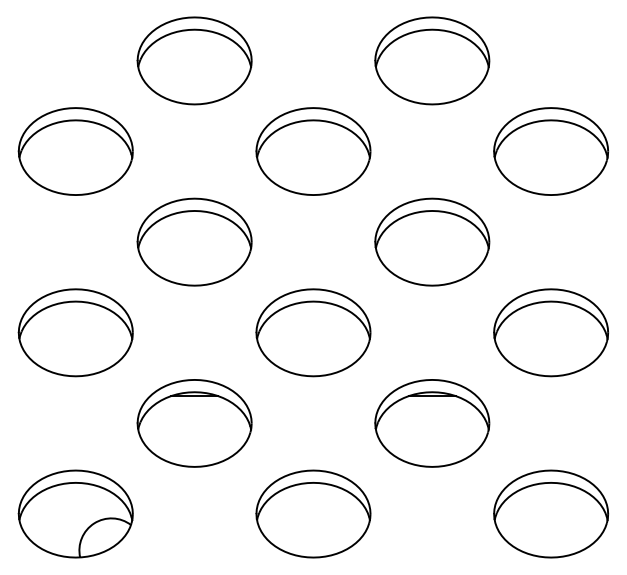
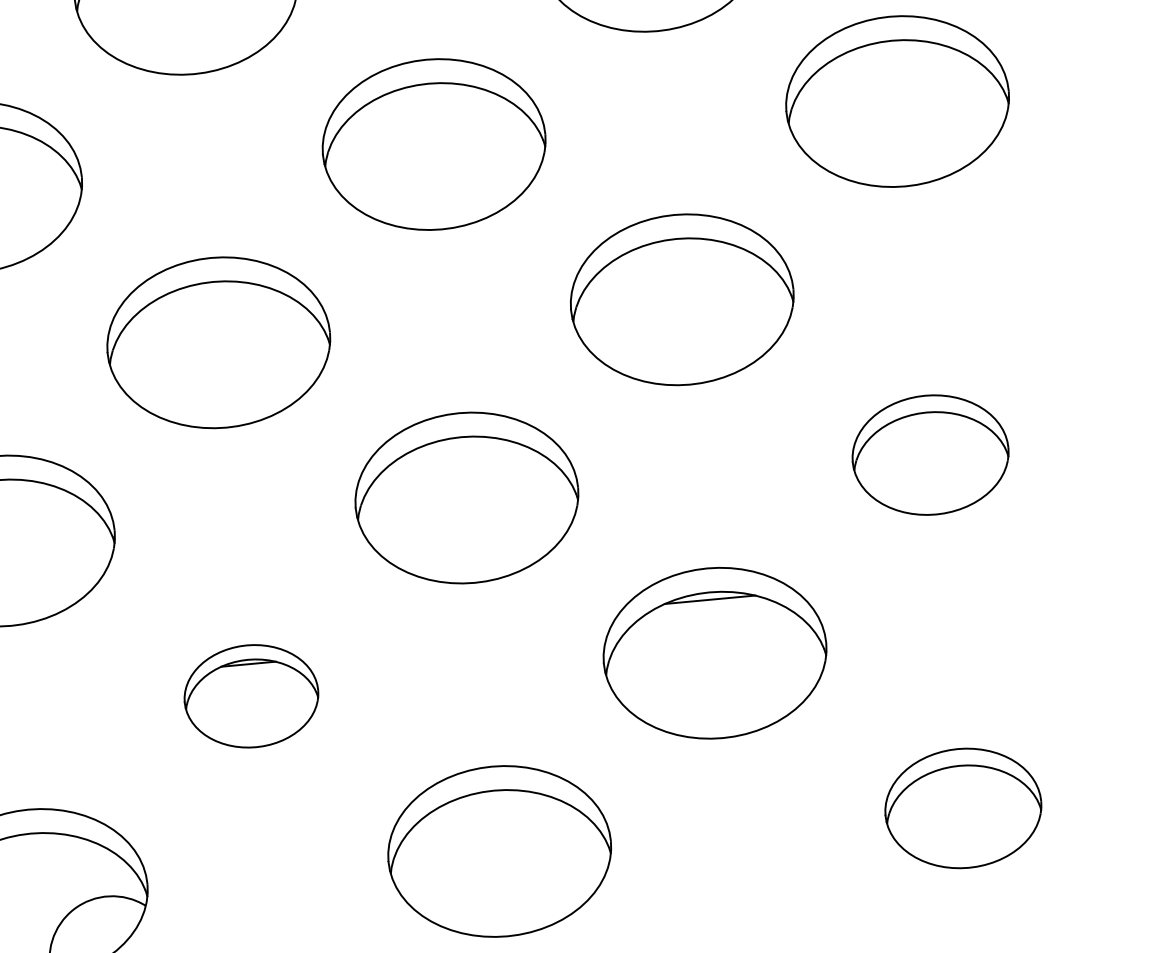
part: (551, 332) -> (931, 454), size x0.7
part: (194, 423) -> (251, 696), size x0.6
part: (551, 513) -> (963, 807), size x0.7

